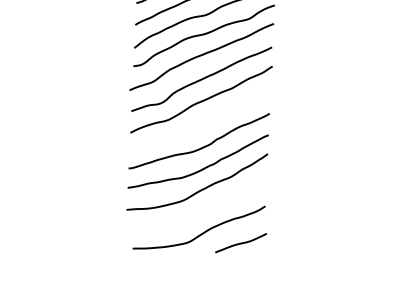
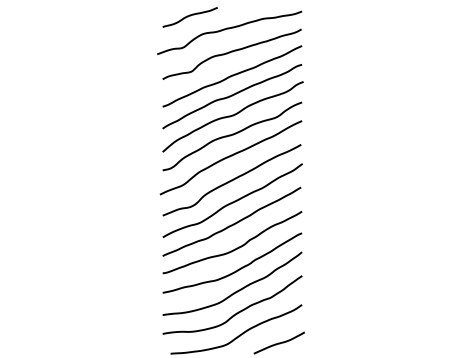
curve: (201, 122) -> (233, 223), added
curve: (199, 210) -> (236, 312), added

